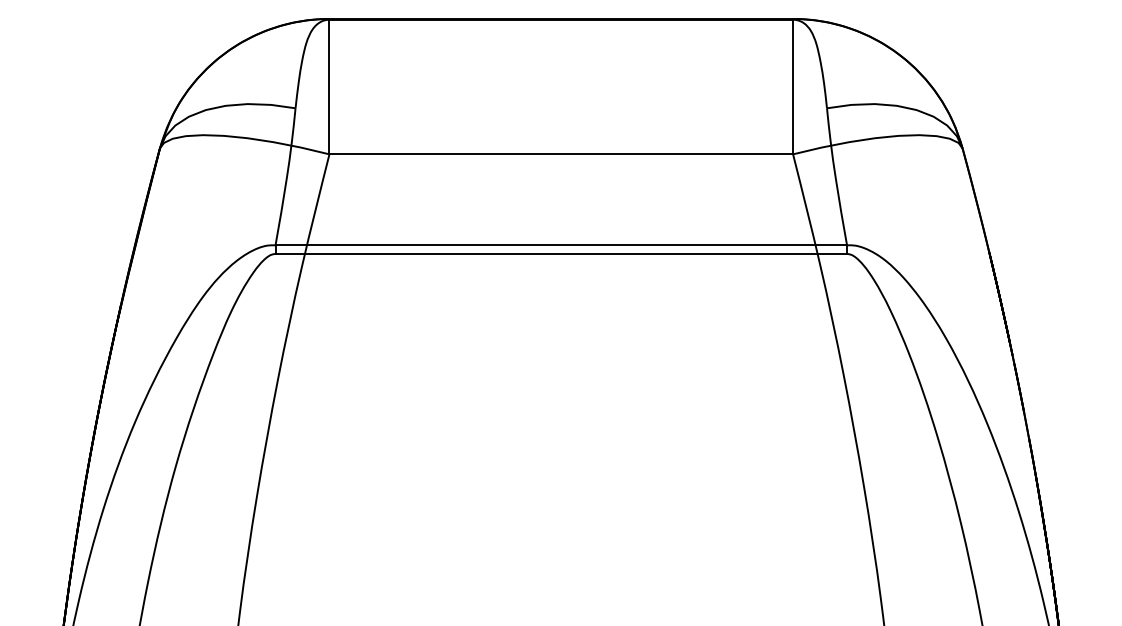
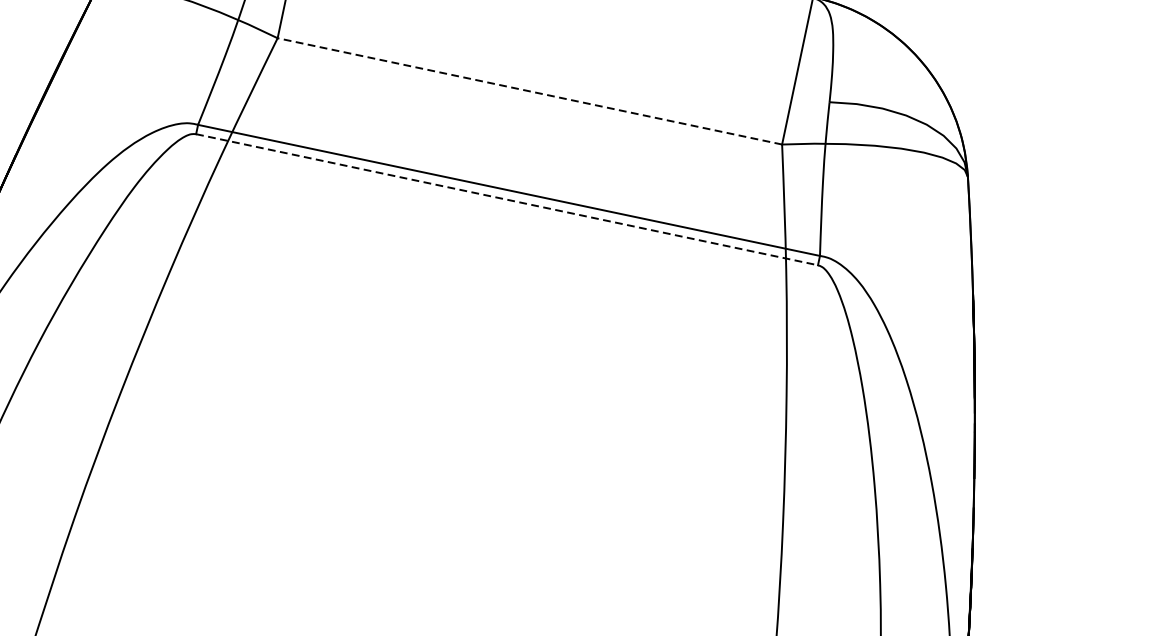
line: (561, 154) -> (530, 91), solid -> dashed
line: (561, 253) -> (507, 199), solid -> dashed

